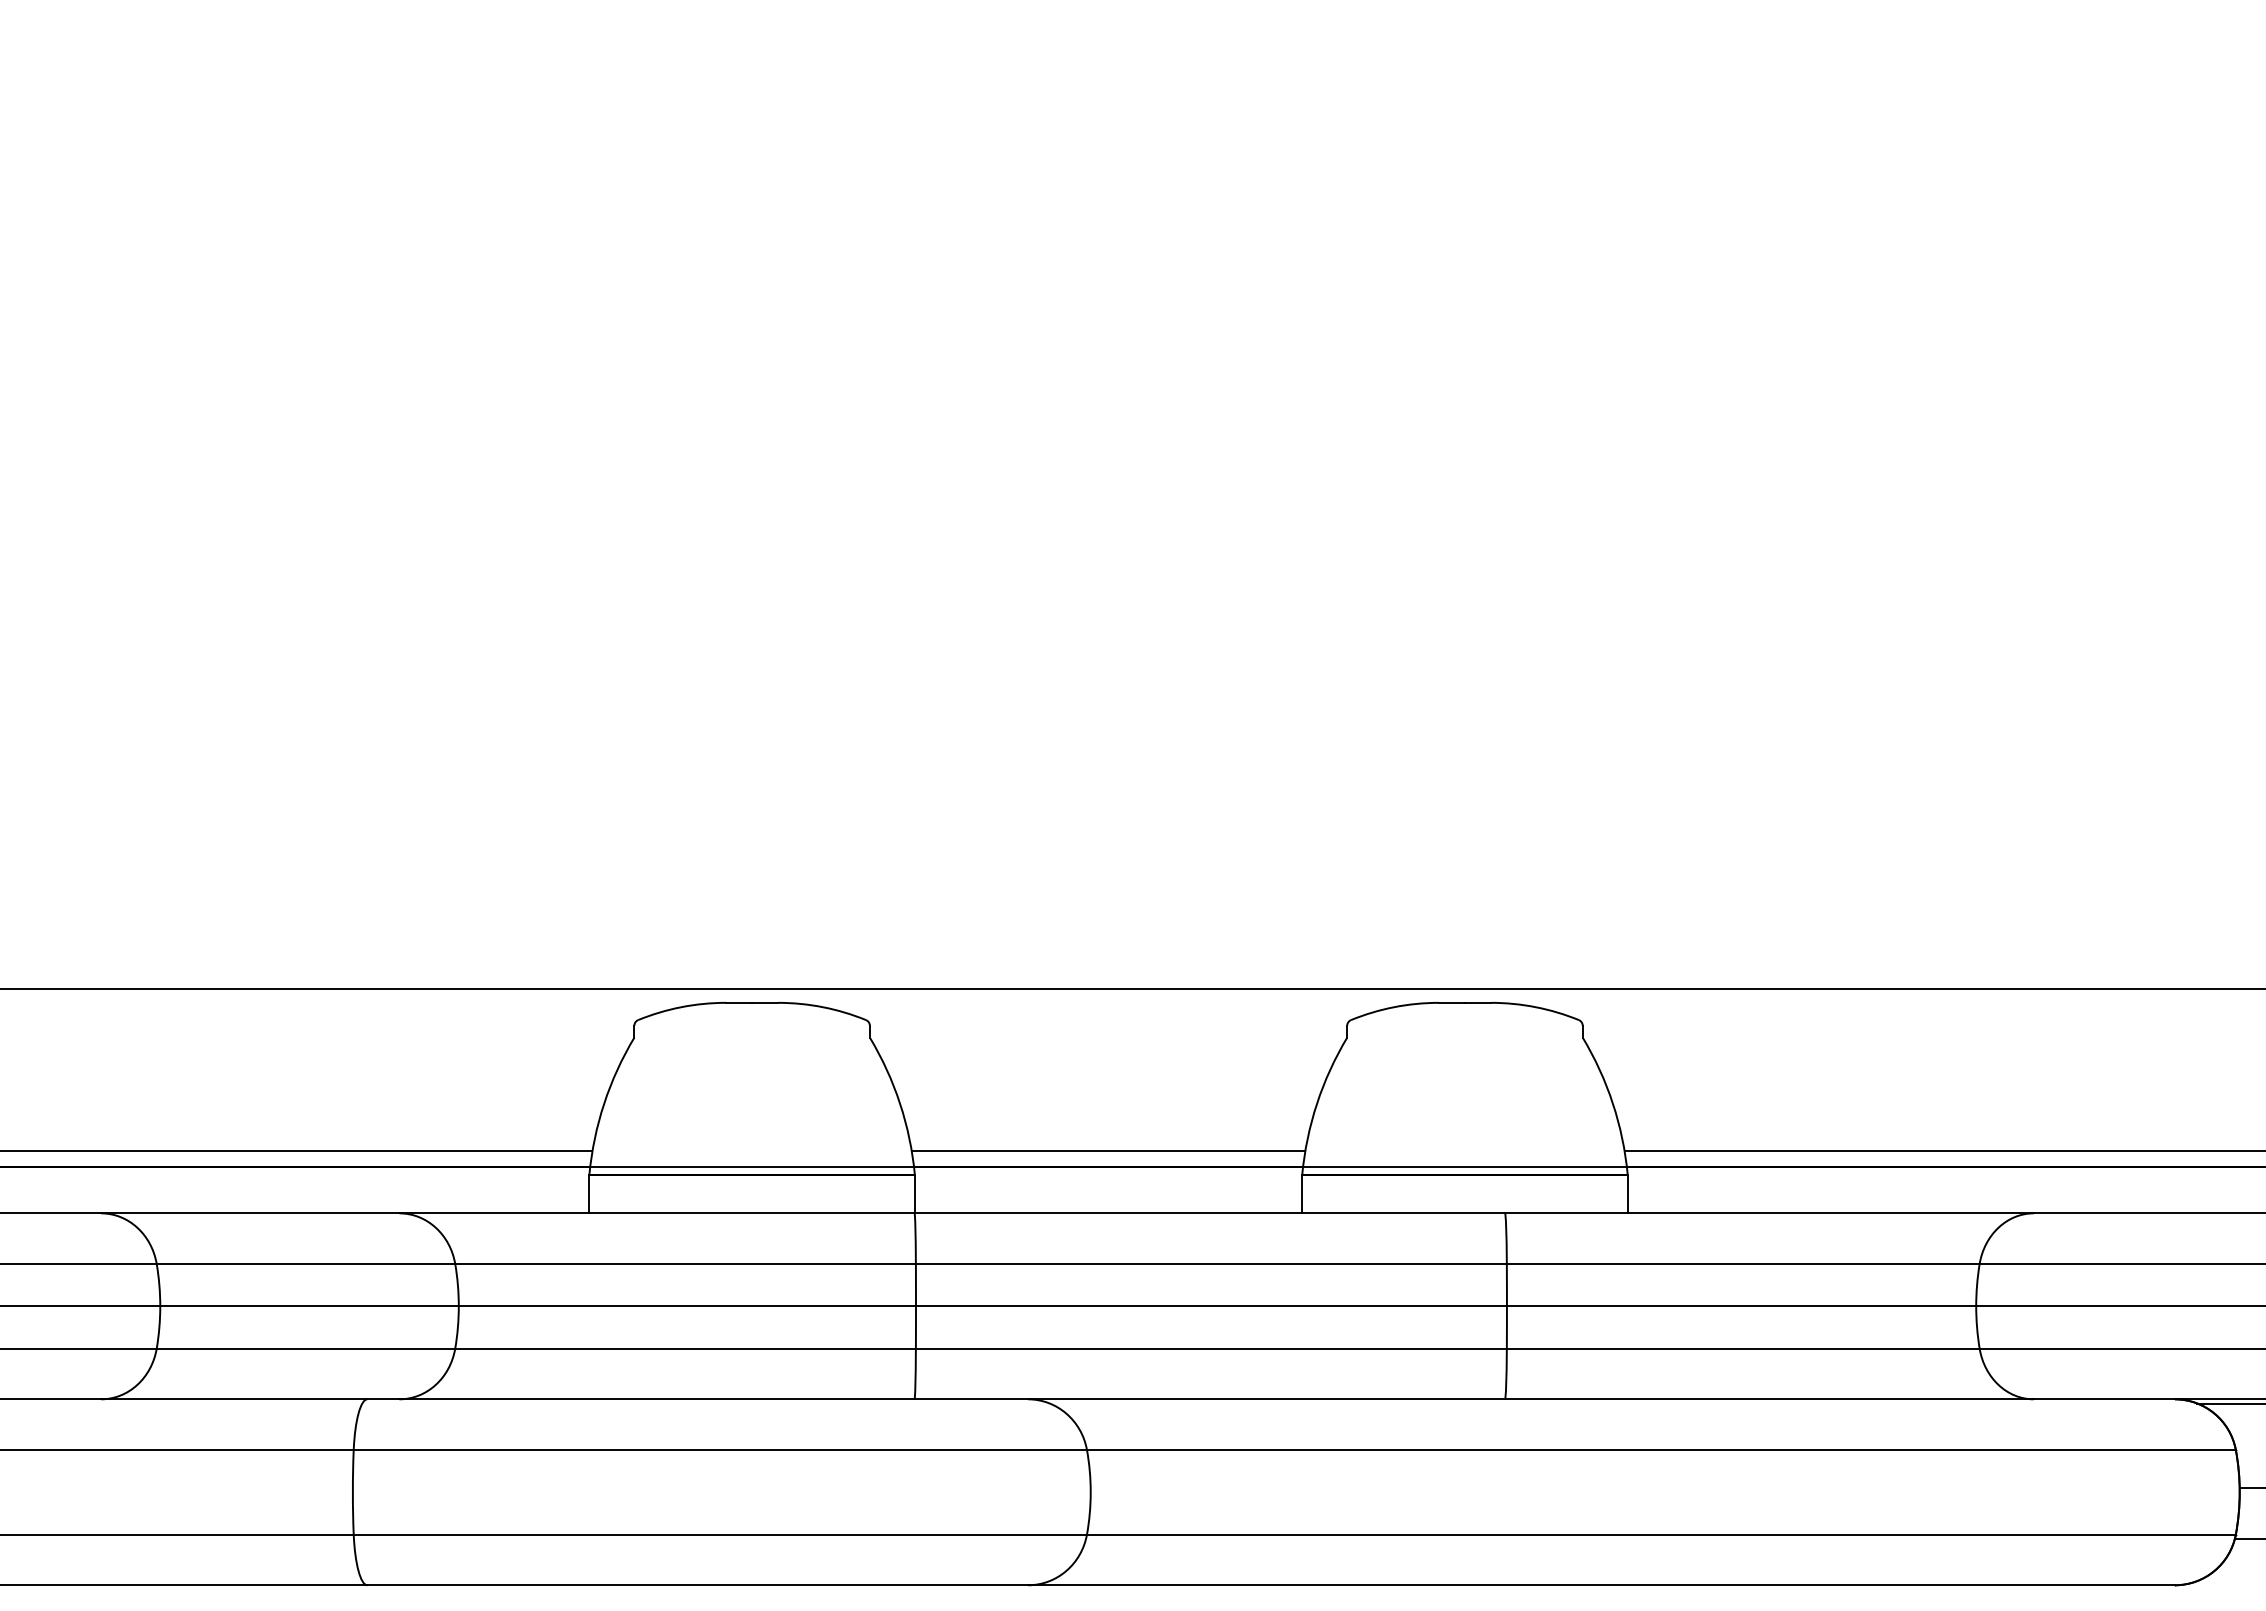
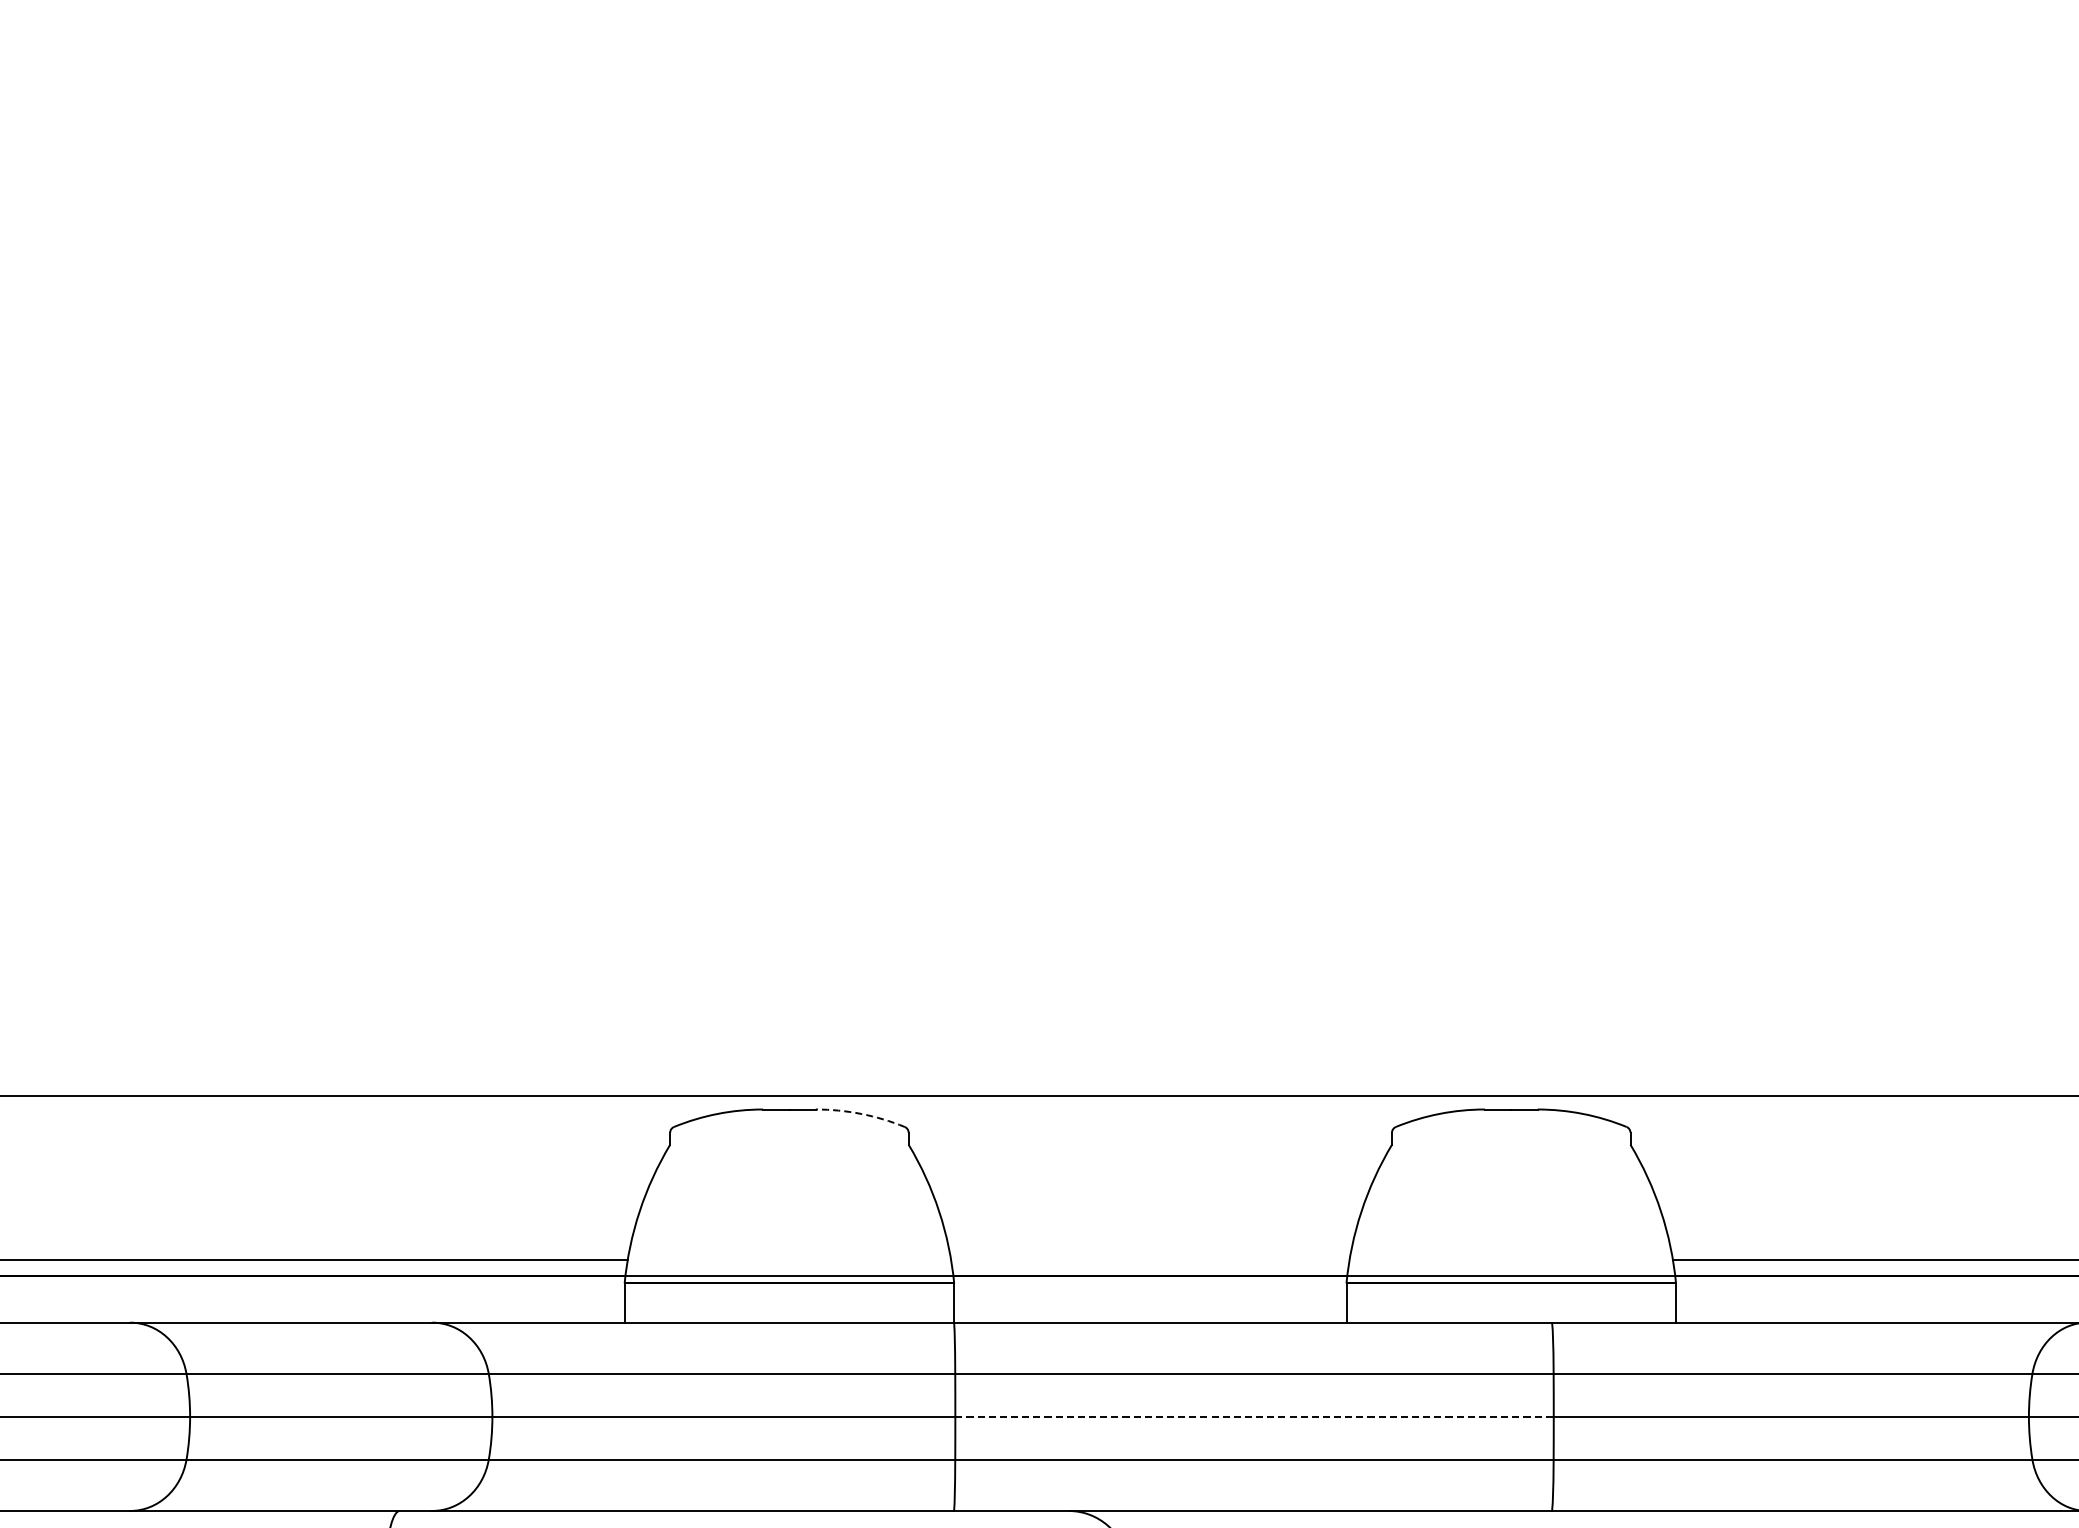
arc: (822, 1007) -> (860, 1114), solid -> dashed
line: (1108, 1151) -> (1150, 1260), removed
line: (1211, 1306) -> (1254, 1416), solid -> dashed

